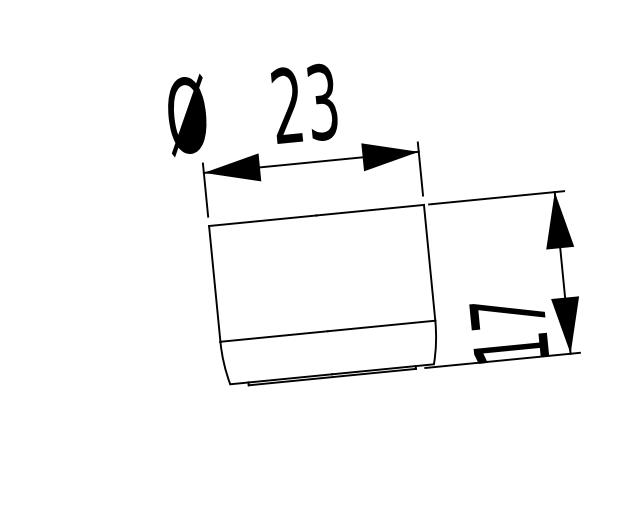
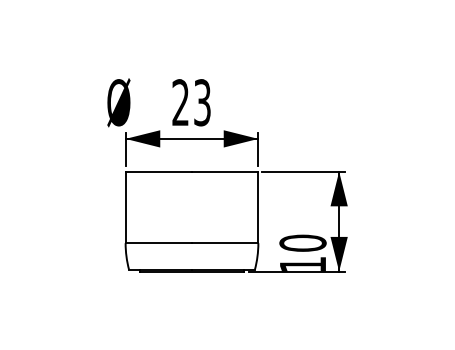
text: (506, 312) -> (302, 242), 17 -> 10

